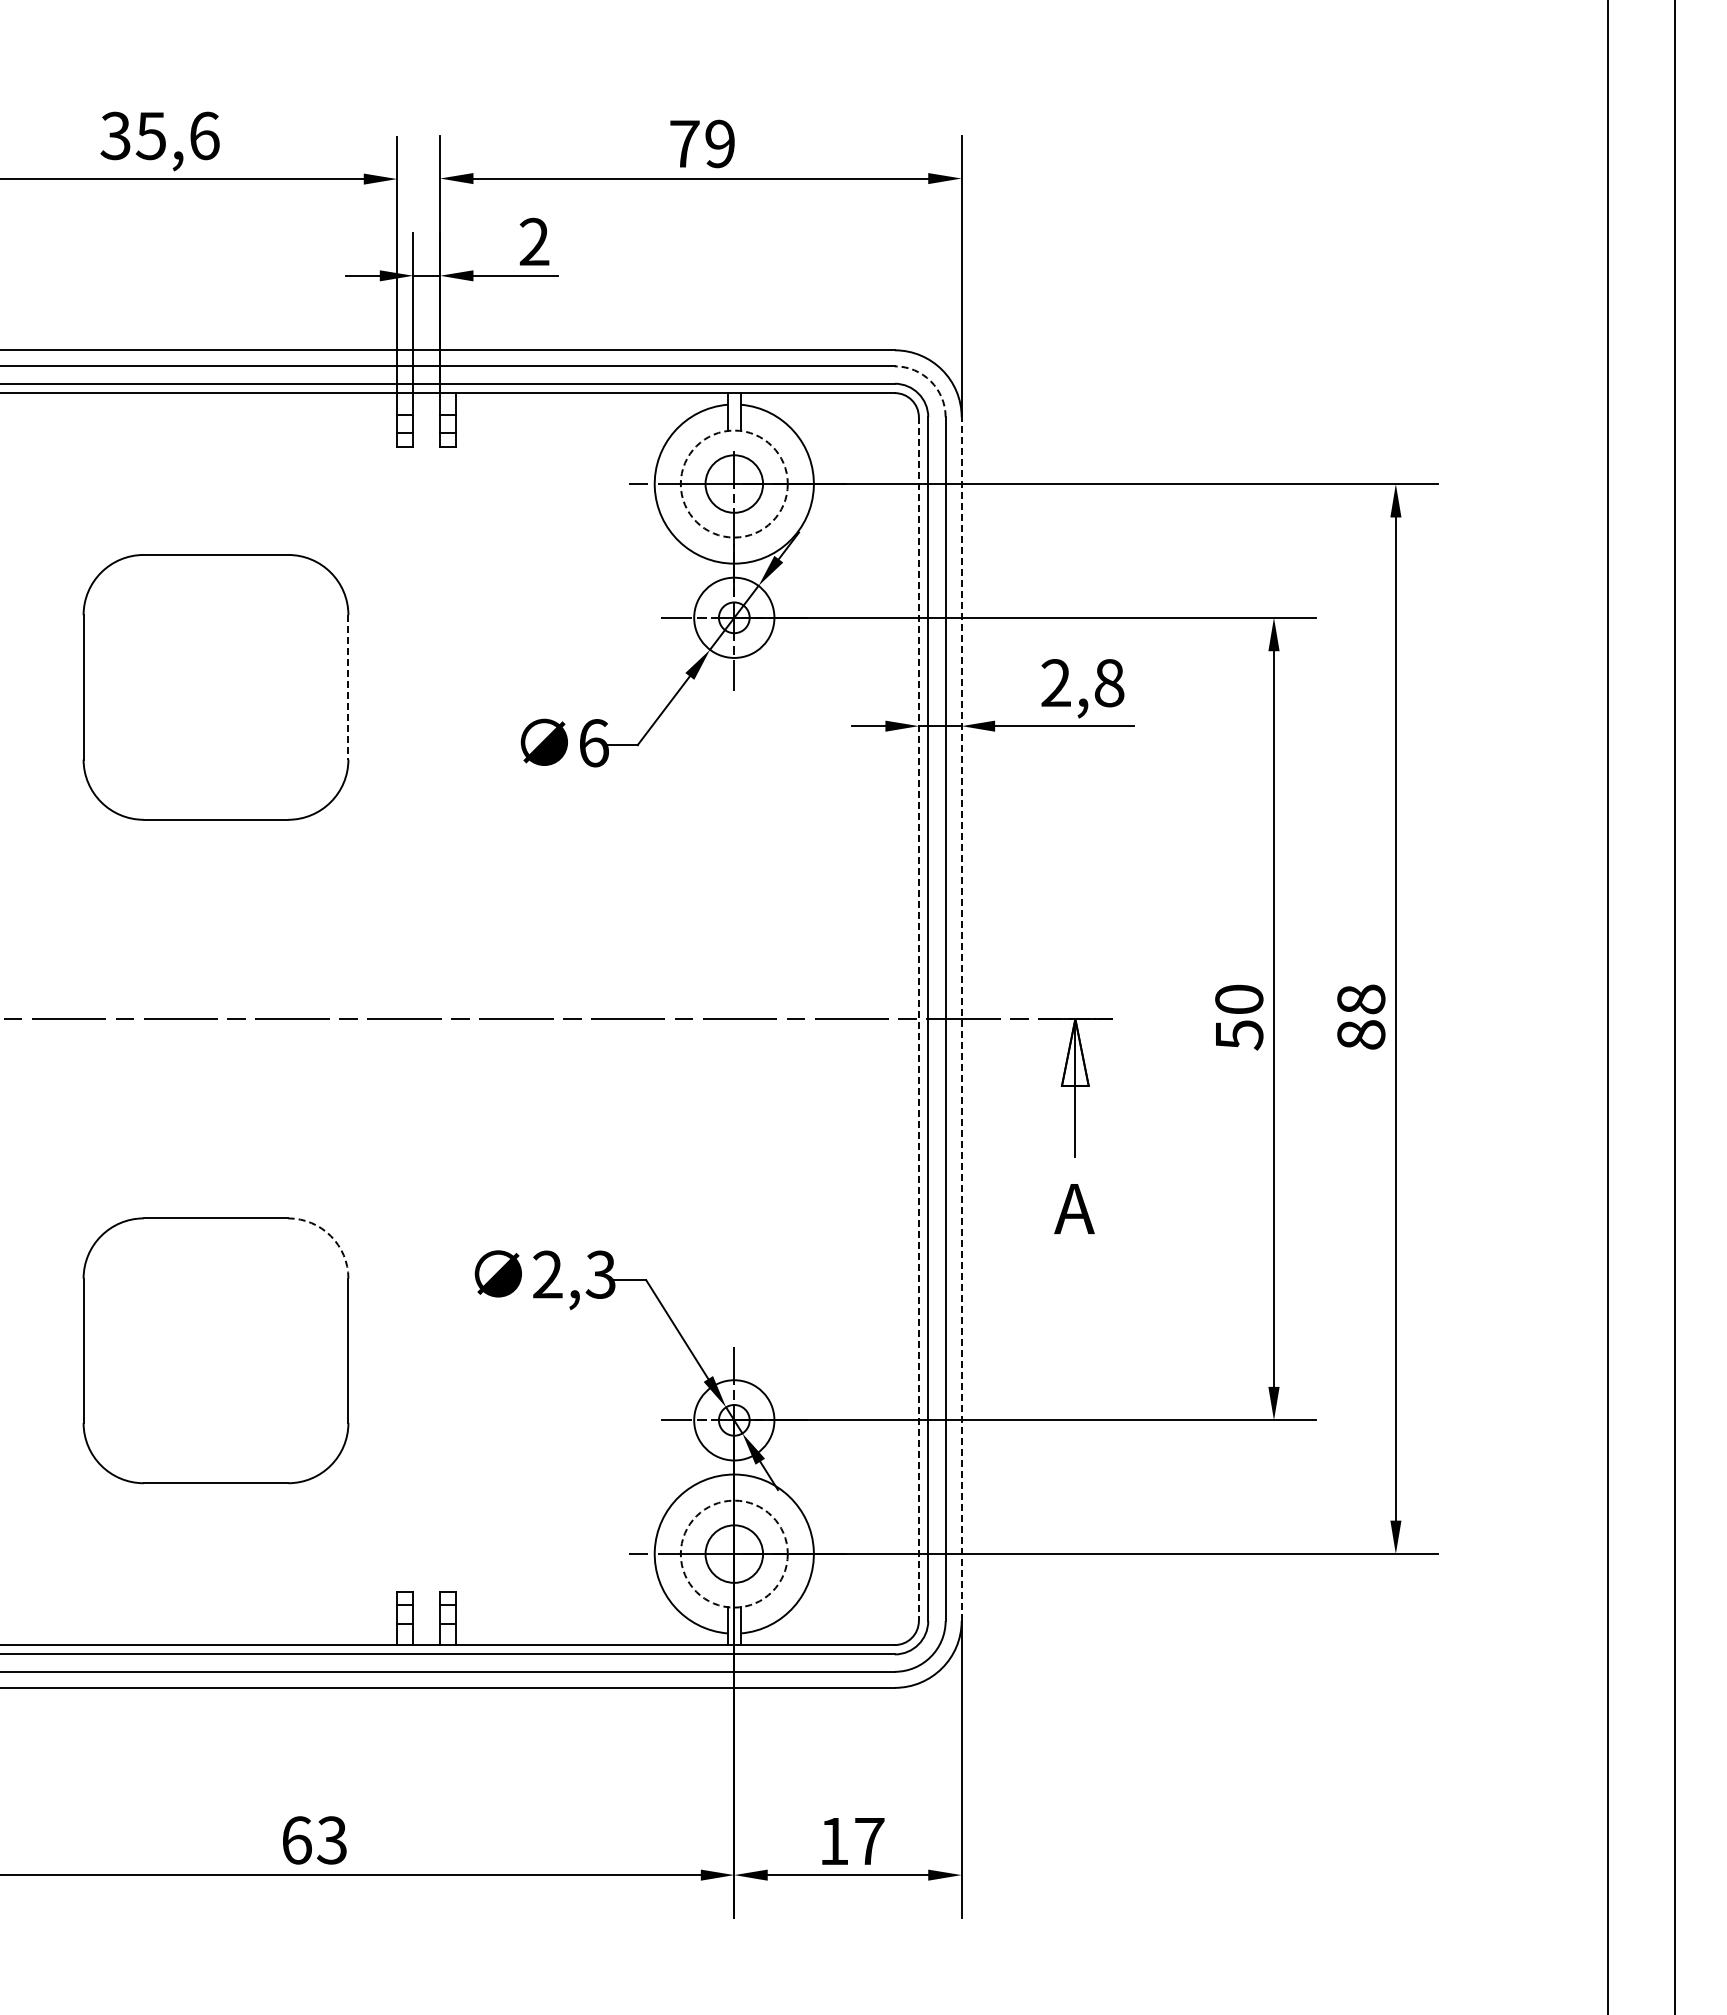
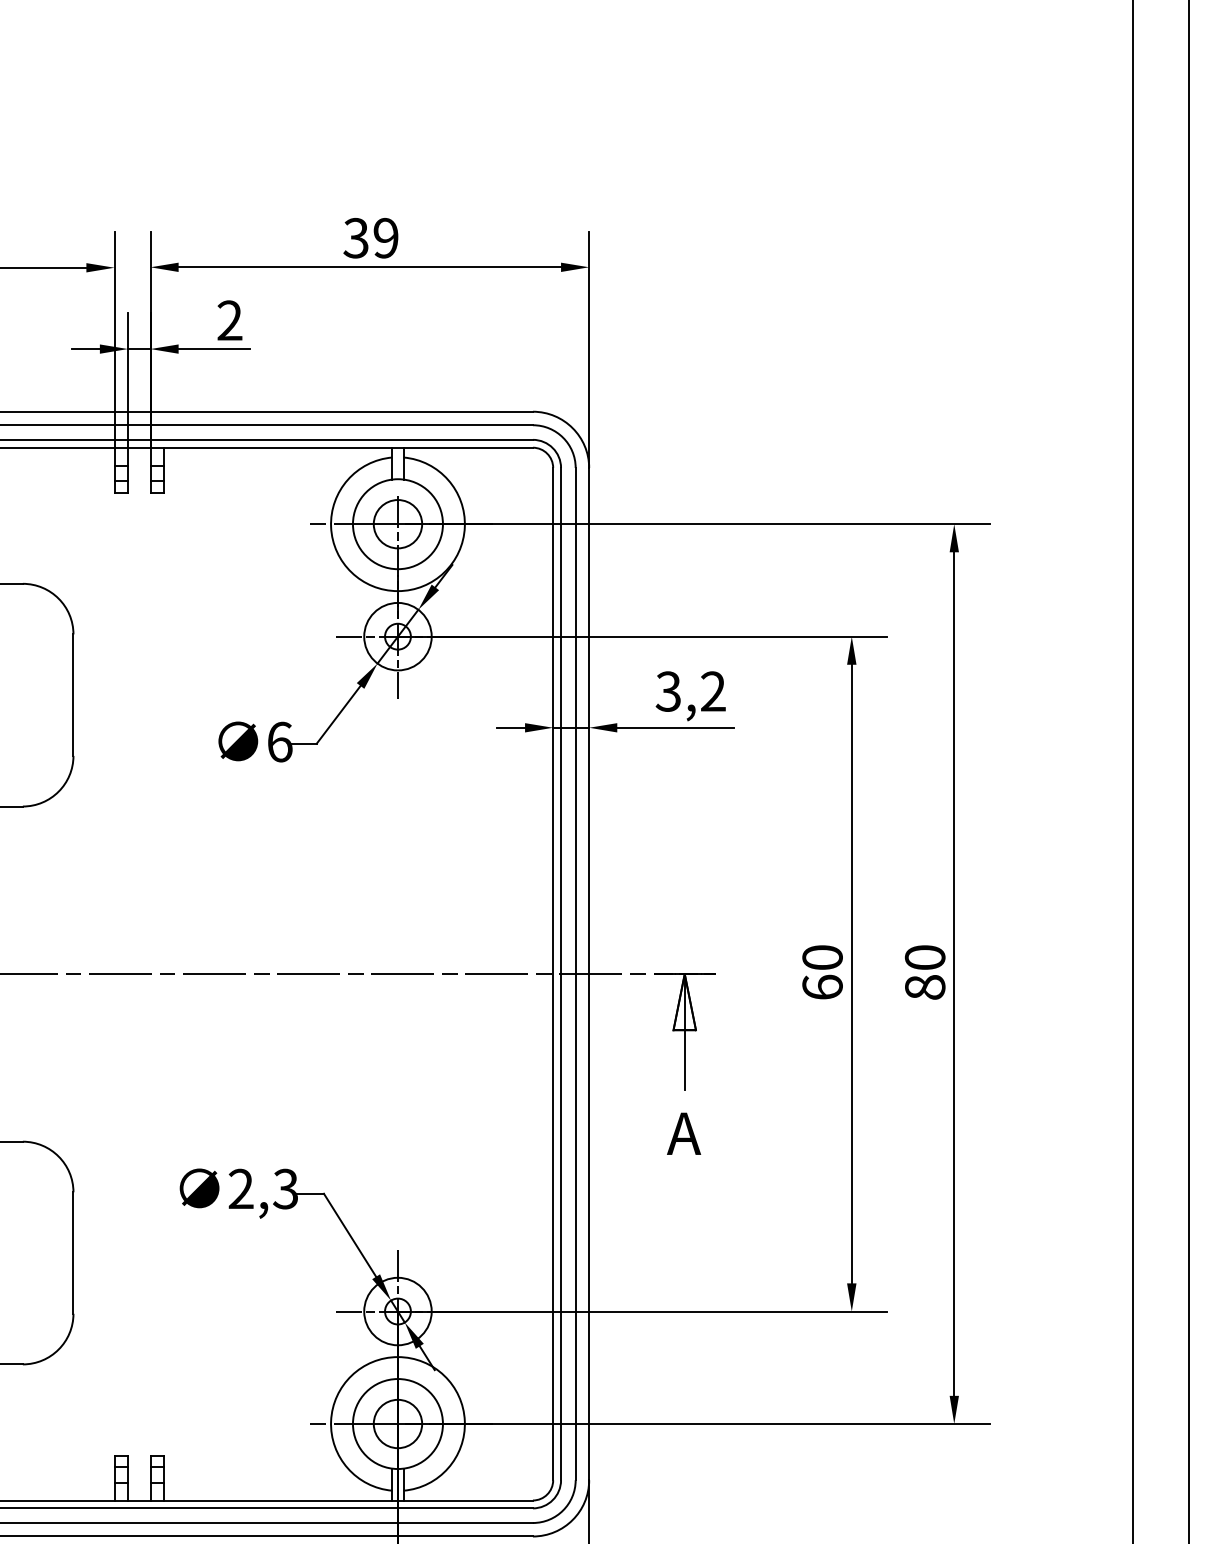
text: (684, 143) -> (356, 237), 79 -> 39
arc: (930, 381) -> (562, 437), dashed -> solid
circle: (733, 483) -> (397, 523), dashed -> solid
text: (1082, 683) -> (690, 691), 2,8 -> 3,2
line: (348, 687) -> (73, 695), dashed -> solid
text: (1361, 999) -> (925, 957), 88 -> 80
line: (918, 1019) -> (552, 974), dashed -> solid
line: (961, 1019) -> (589, 974), dashed -> solid
text: (1239, 1035) -> (822, 987), 50 -> 60
arc: (330, 1236) -> (58, 1156), dashed -> solid
circle: (733, 1553) -> (397, 1423), dashed -> solid

